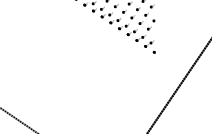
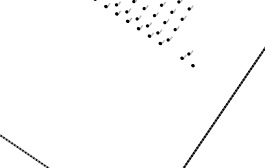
part: (145, 30) -> (181, 38), removed

